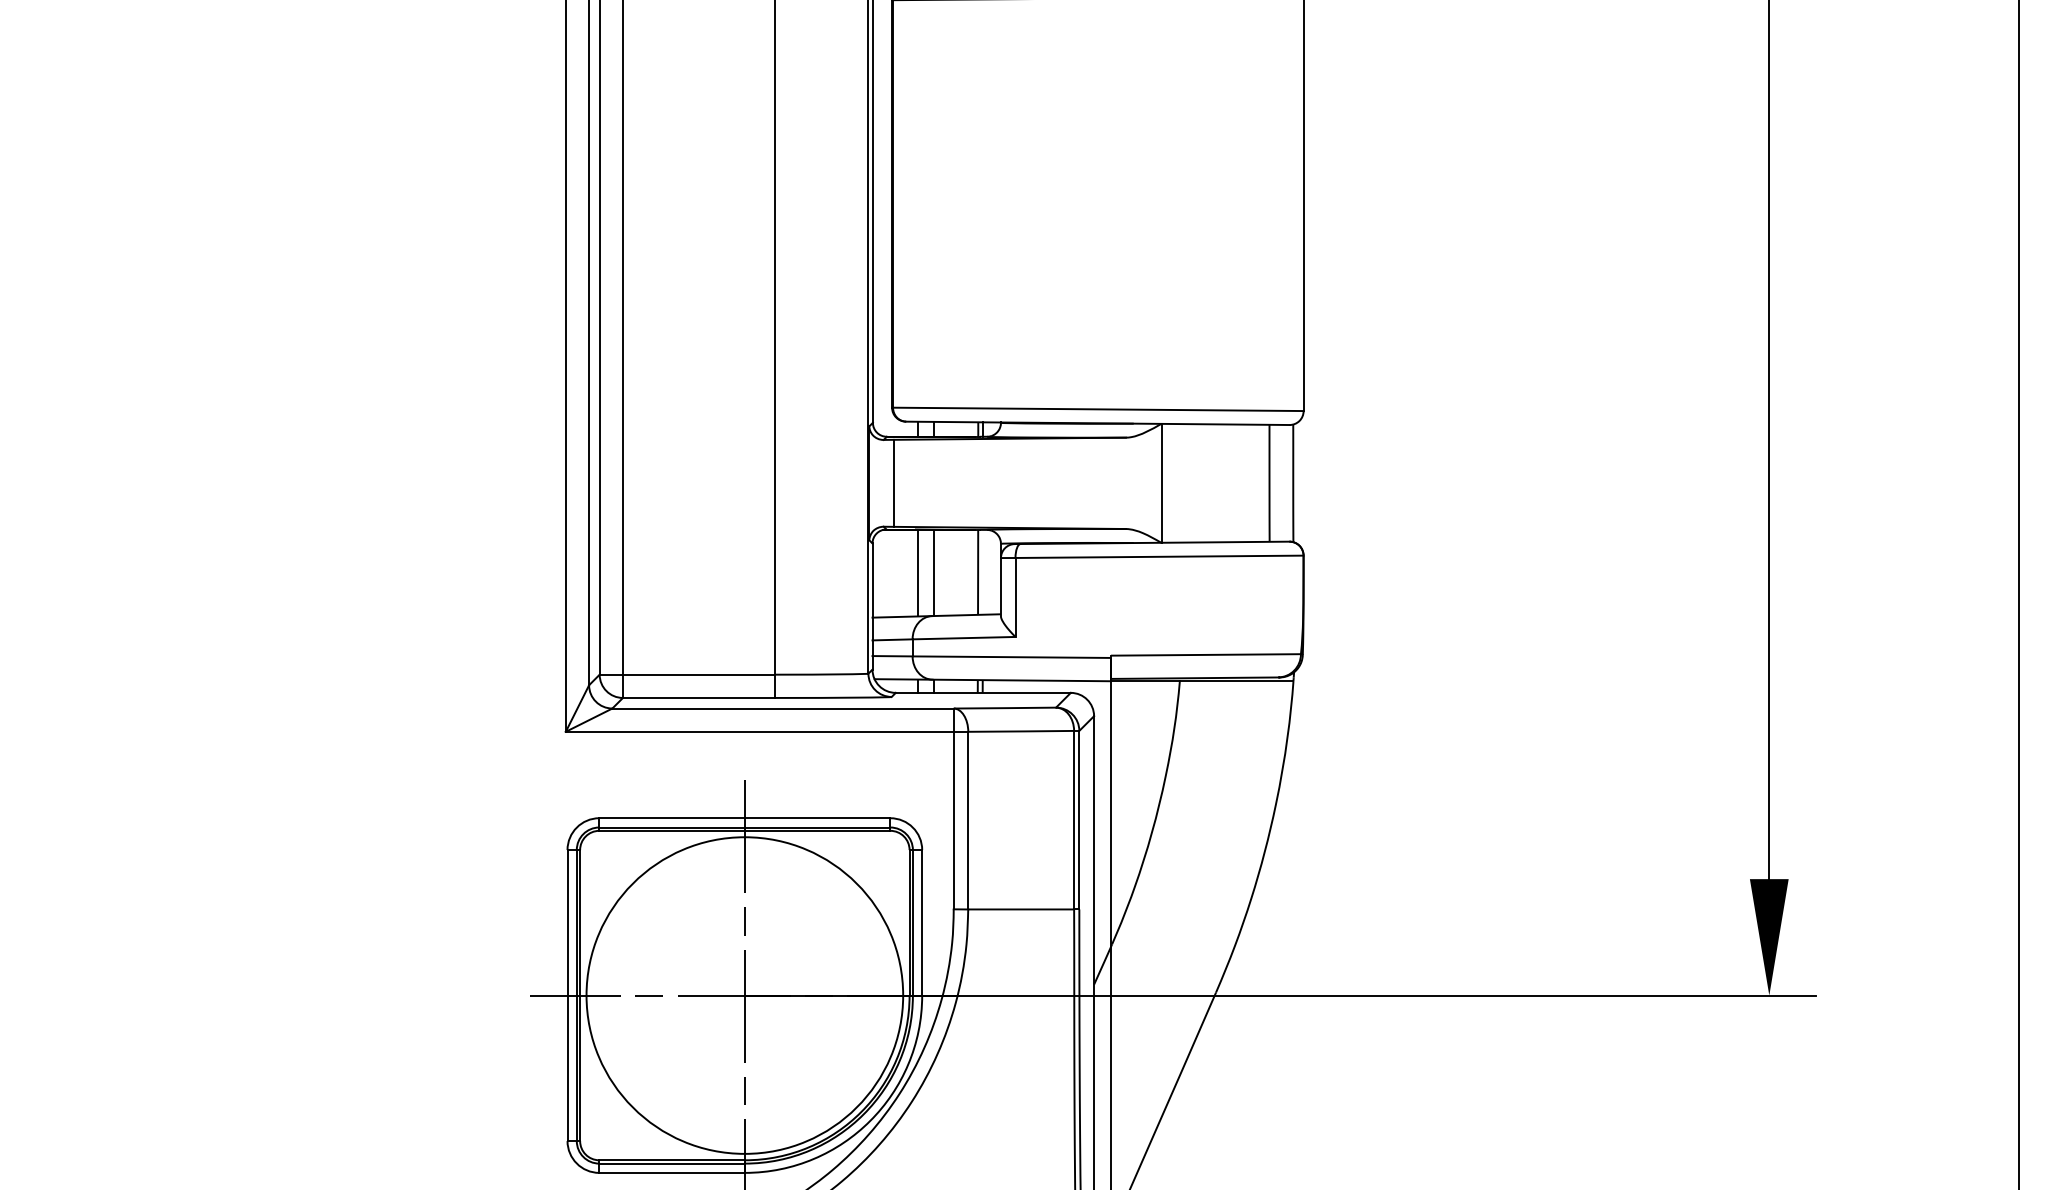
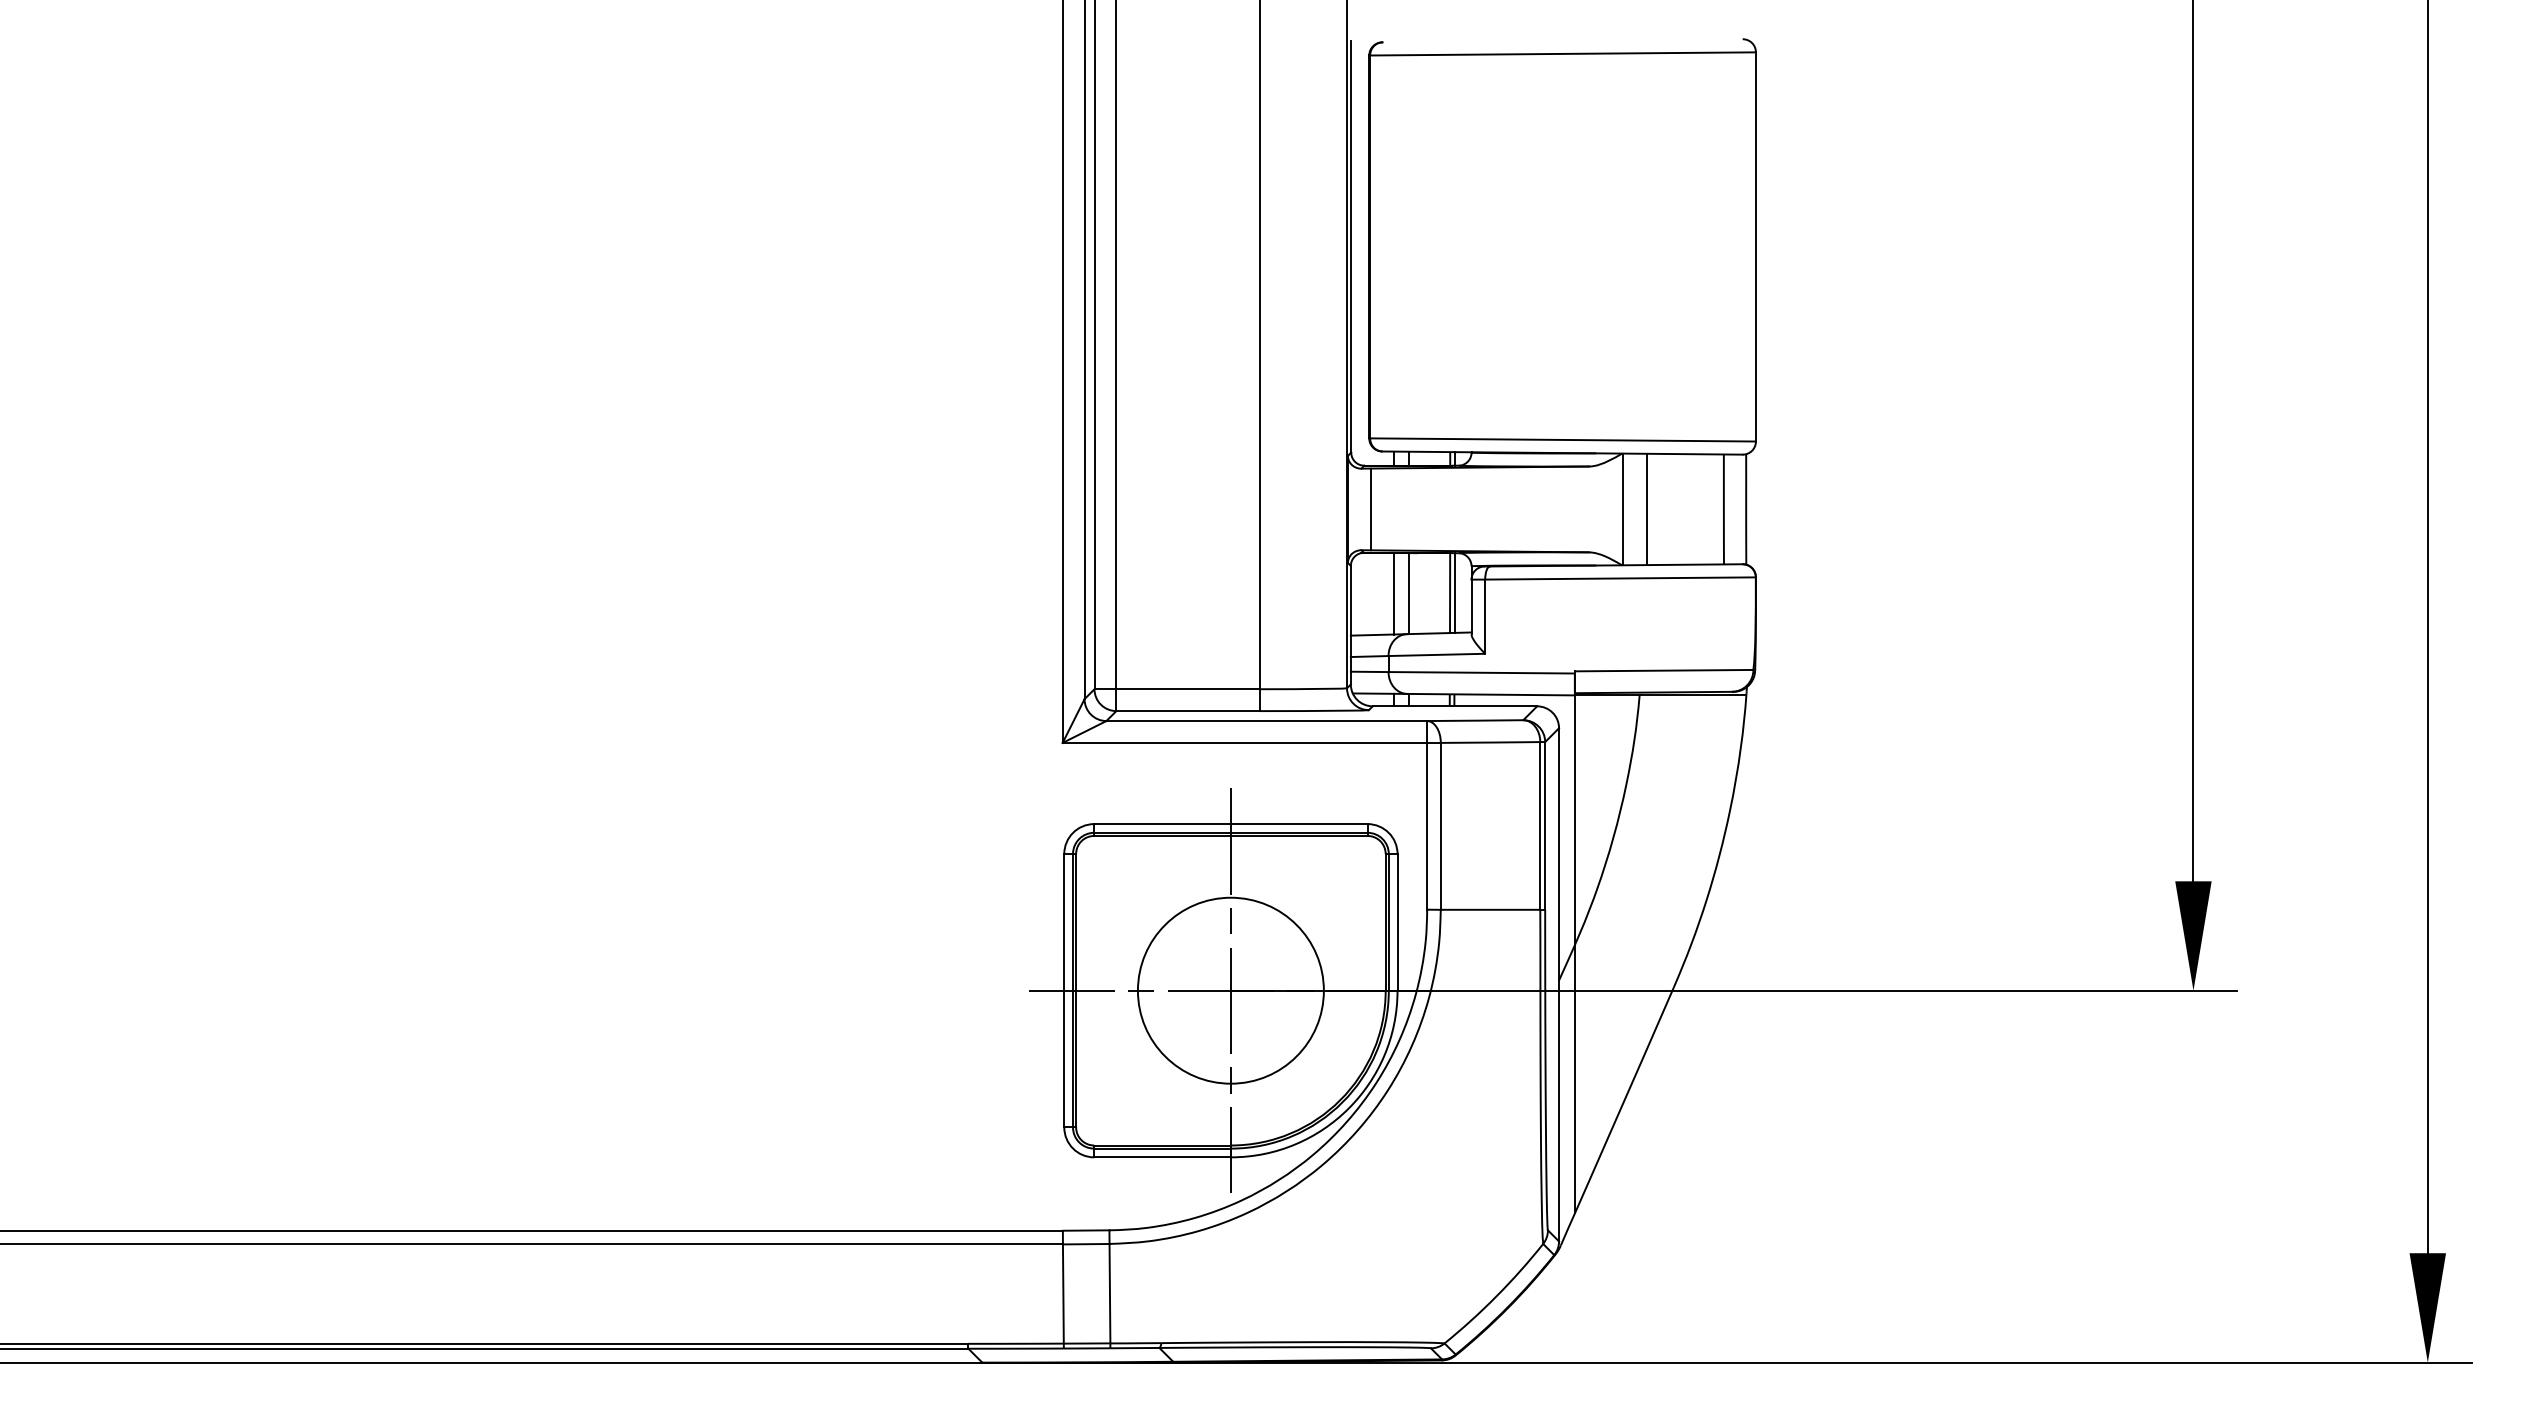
line: (1187, 483) -> (1646, 509), added
line: (982, 571) -> (1454, 592), added
circle: (744, 995) -> (1230, 990), size x0.62

